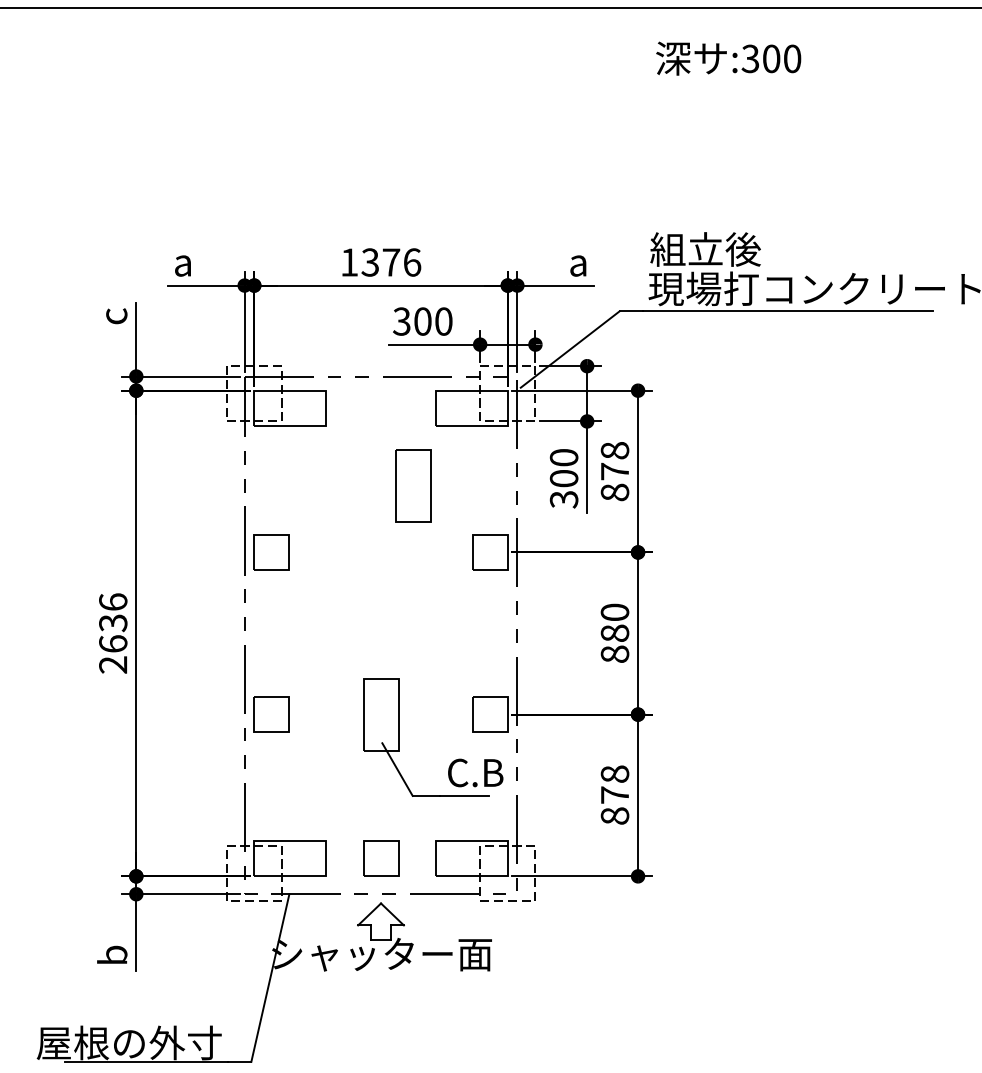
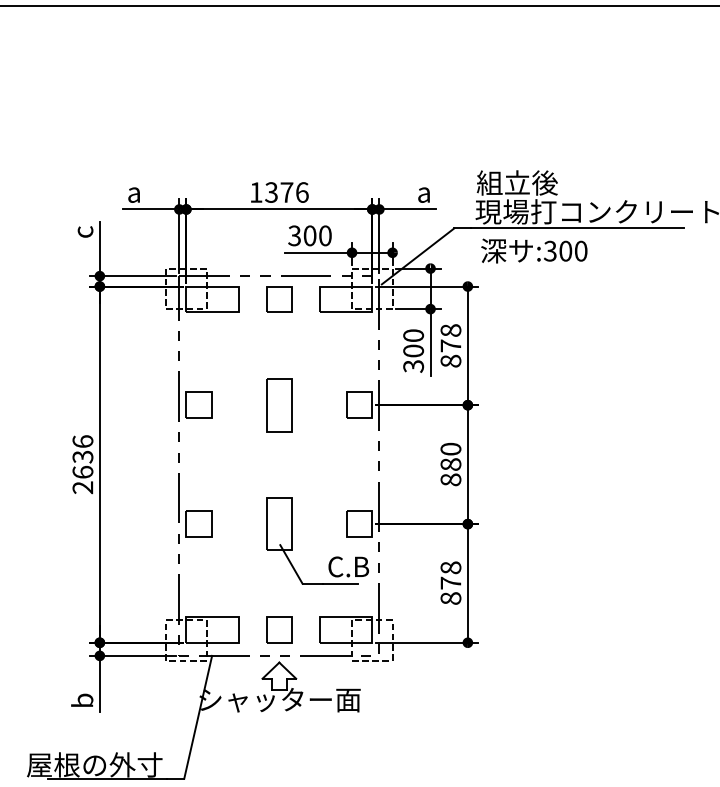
text: (728, 57) -> (534, 250), moved
part: (381, 408) -> (279, 299), added
part: (413, 486) -> (279, 405), moved

